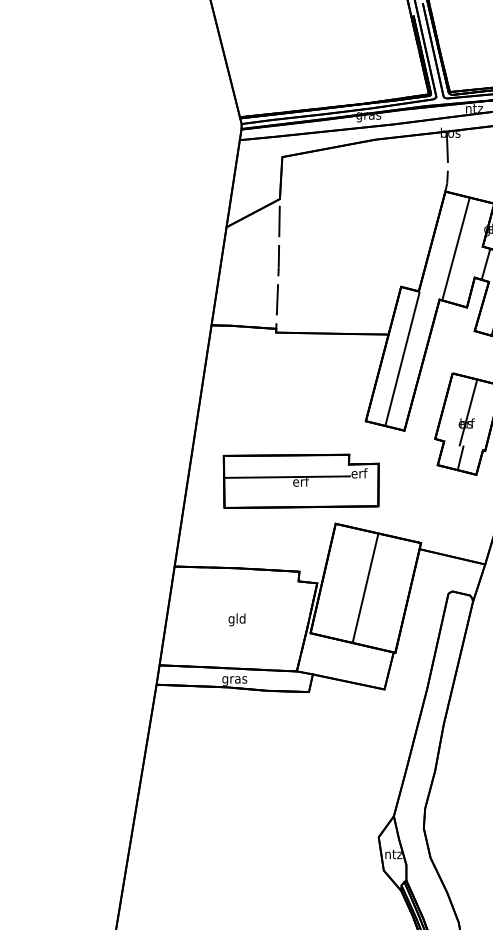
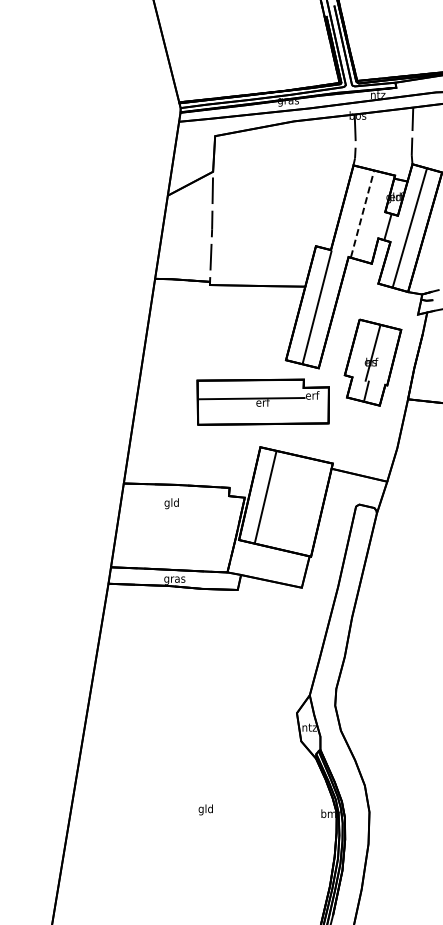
line: (456, 248) -> (362, 213), solid -> dashed
part: (300, 480) -> (262, 401), moved
line: (365, 587) -> (265, 496), moved
text: (236, 619) -> (171, 503), moved

